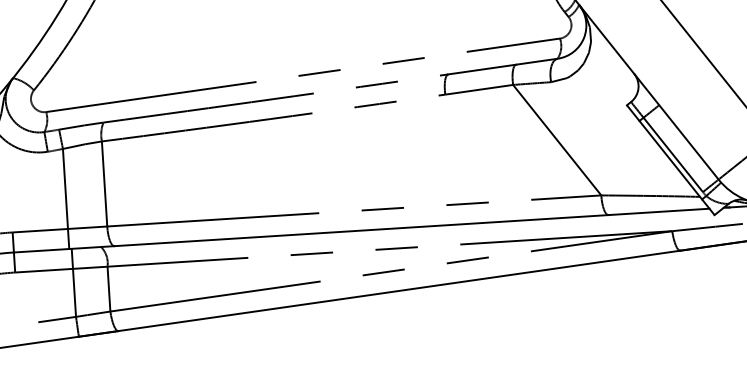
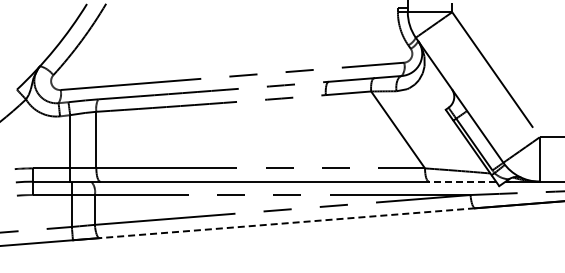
line: (658, 211) -> (462, 181), solid -> dashed
line: (398, 291) -> (286, 223), solid -> dashed

